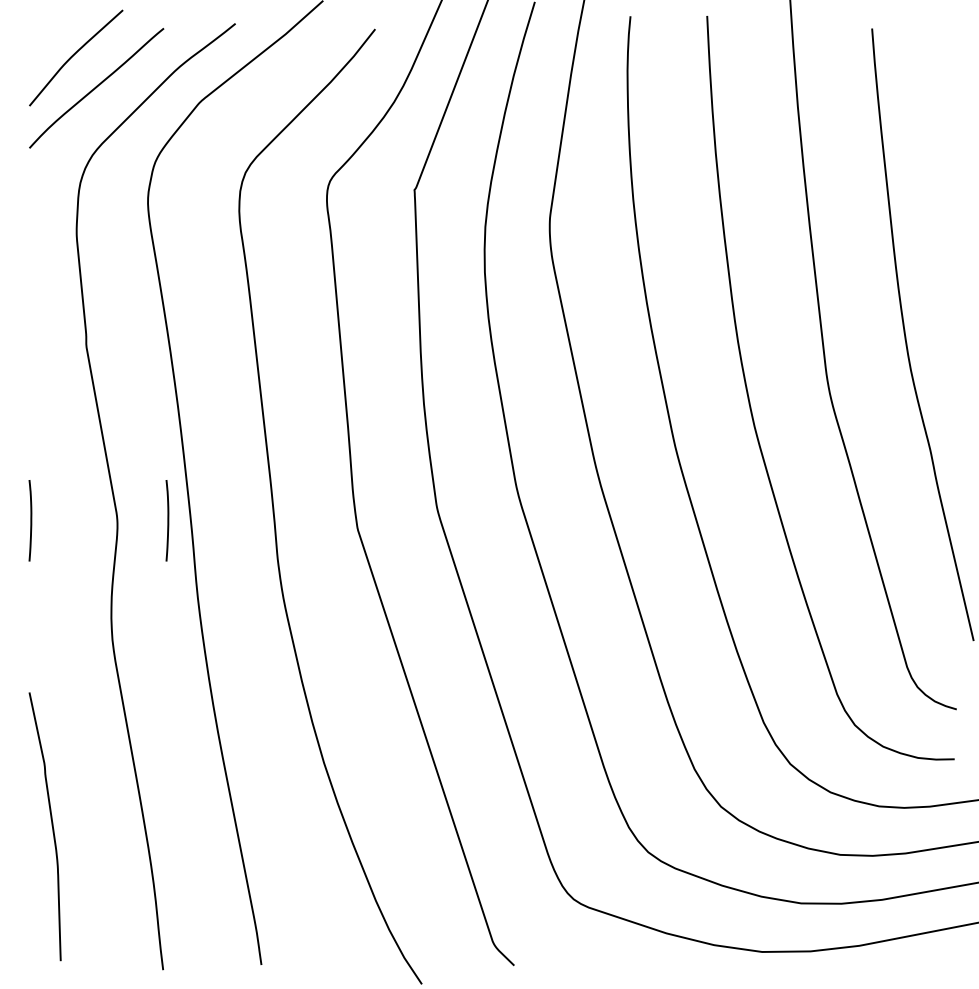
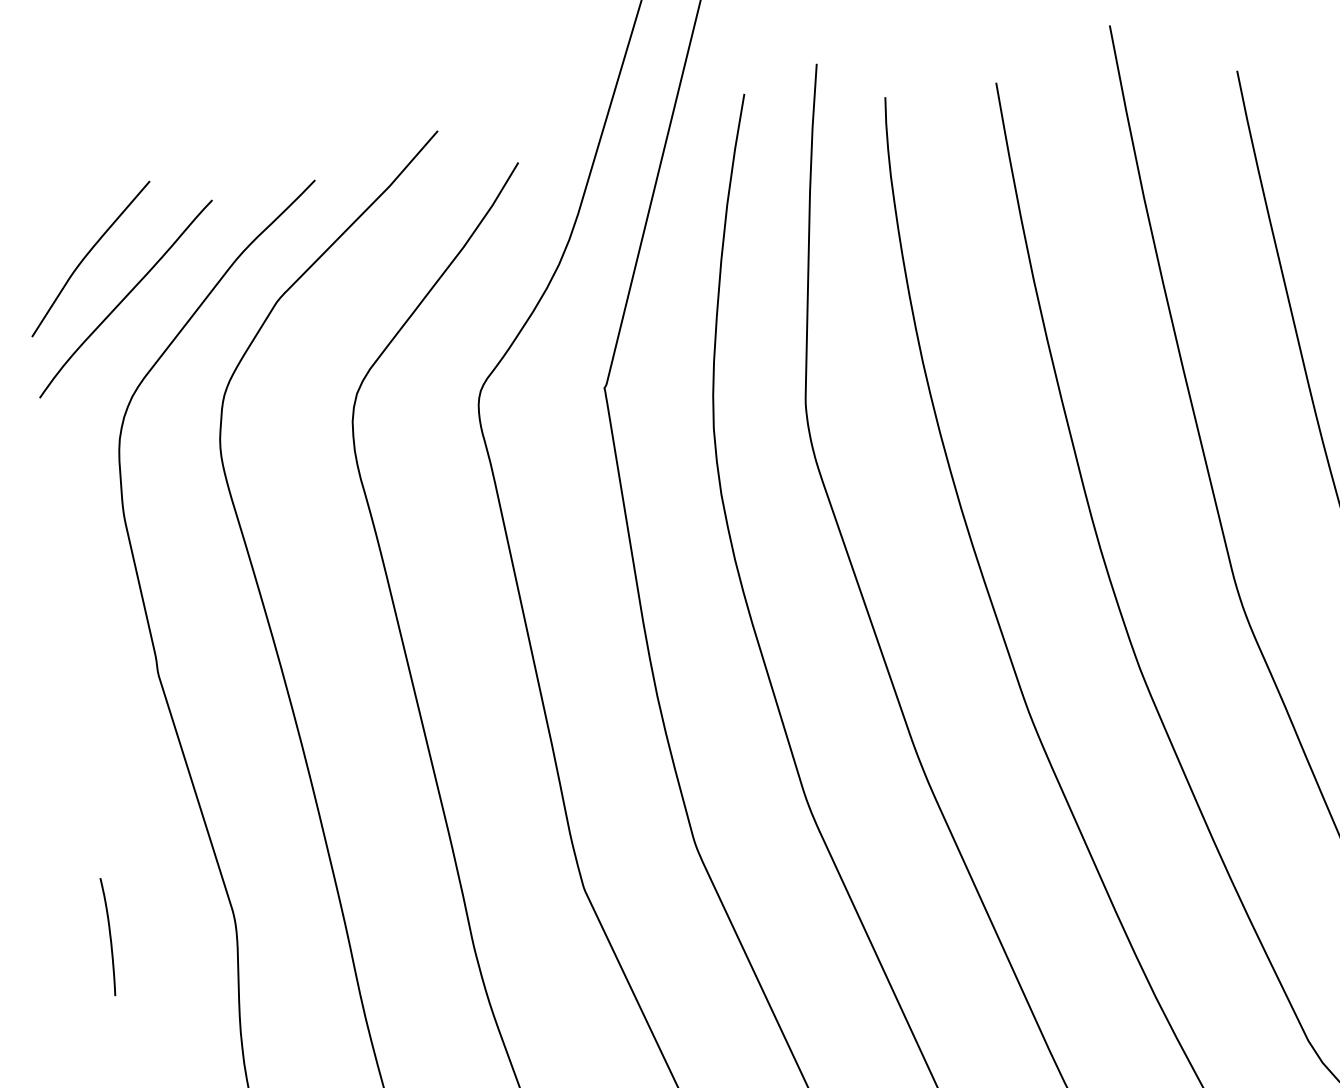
curve: (167, 520) -> (307, 911), removed

